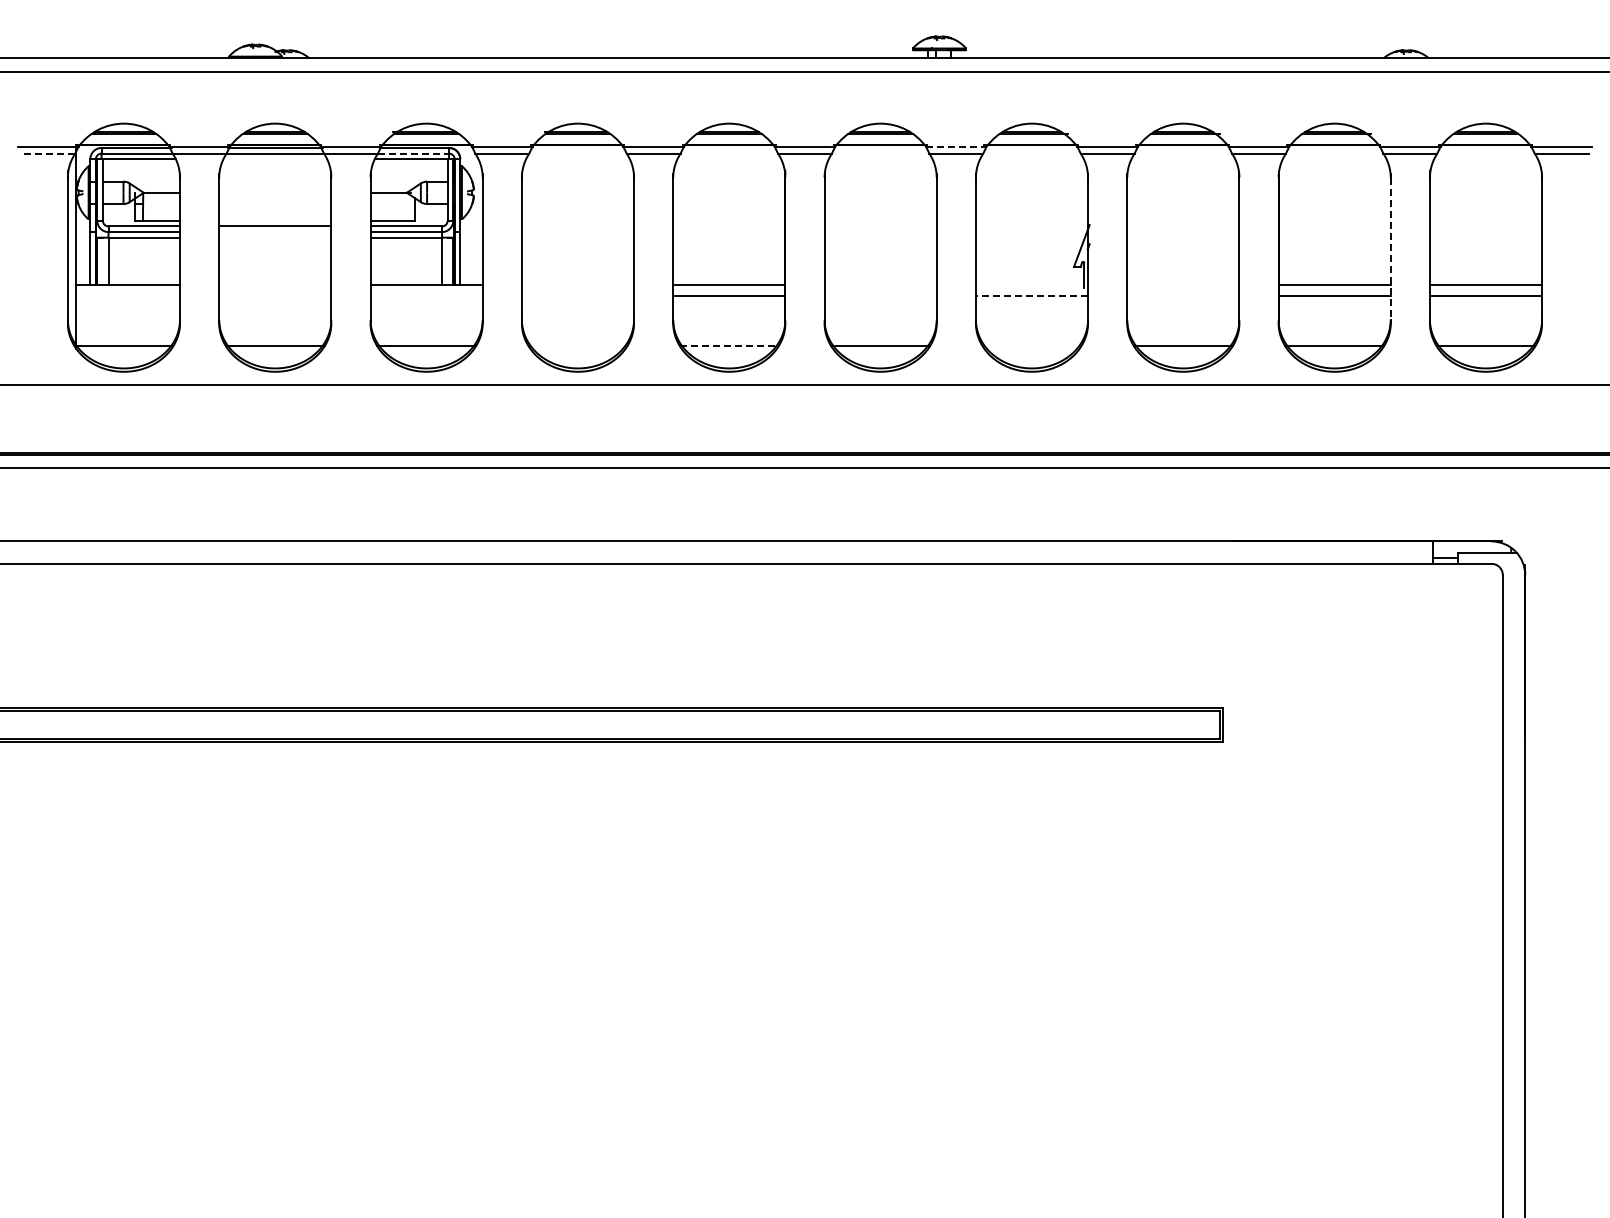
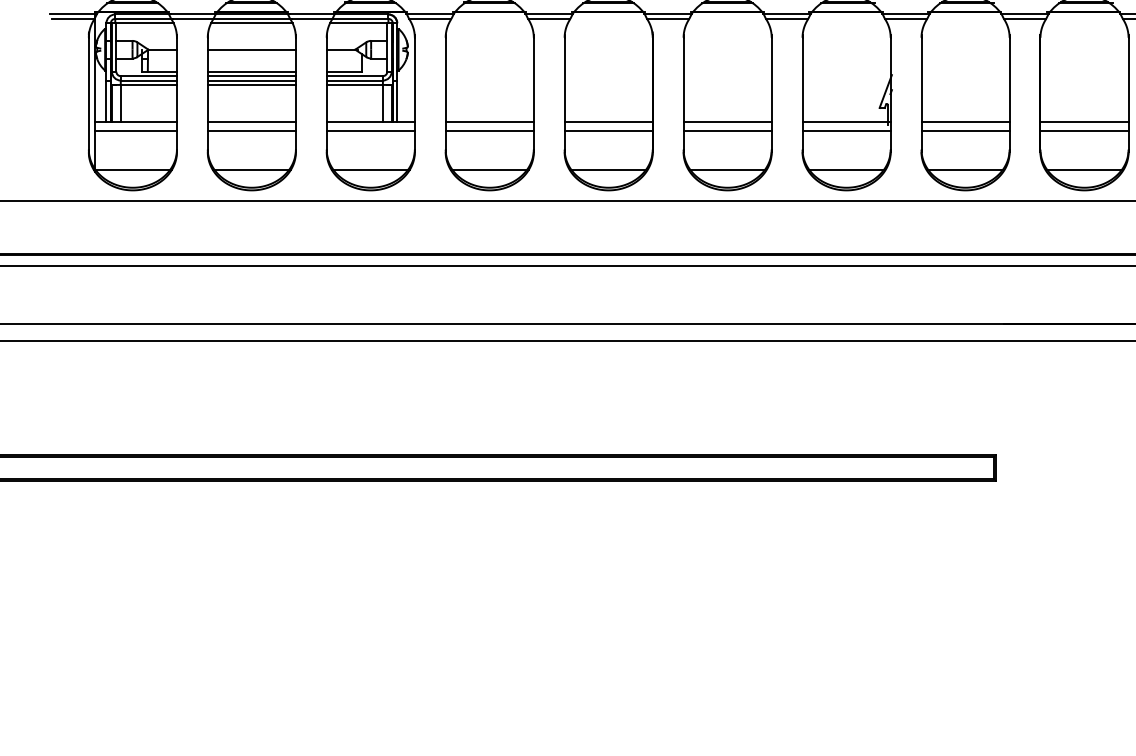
line: (956, 146) -> (787, 13), dashed -> solid
line: (48, 153) -> (73, 18), dashed -> solid
line: (413, 153) -> (360, 18), dashed -> solid
line: (275, 159) -> (252, 23), added
line: (275, 192) -> (252, 49), added
line: (275, 220) -> (252, 71), added
line: (275, 232) -> (252, 80), added
line: (275, 237) -> (252, 84), added
line: (1390, 250) -> (1128, 95), dashed -> solid
line: (275, 284) -> (252, 121), added
line: (577, 284) -> (489, 121), added
line: (880, 284) -> (727, 121), added
line: (1031, 284) -> (846, 121), added
line: (1183, 284) -> (965, 121), added
line: (128, 295) -> (136, 130), added
line: (275, 295) -> (252, 130), added
line: (426, 295) -> (370, 130), added
line: (577, 295) -> (489, 130), added
line: (880, 295) -> (727, 130), added
line: (1031, 295) -> (846, 130), dashed -> solid
line: (1183, 295) -> (965, 130), added
line: (577, 346) -> (489, 170), added
line: (729, 346) -> (608, 170), dashed -> solid
line: (1031, 346) -> (846, 170), added

